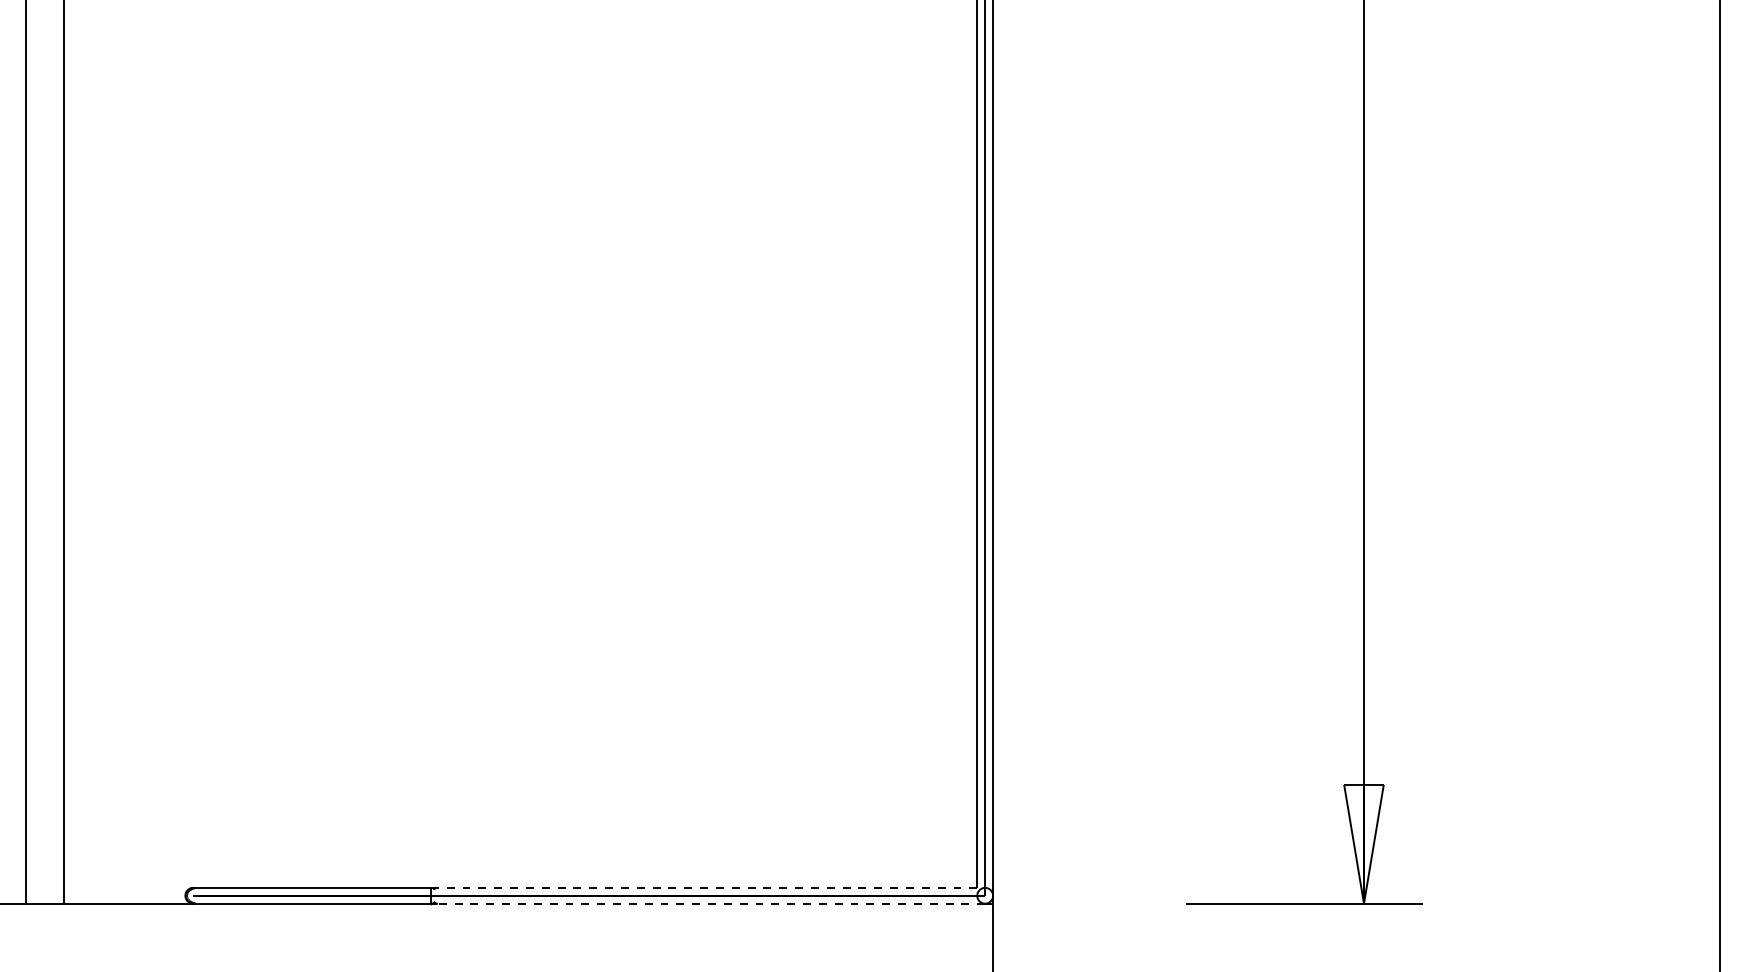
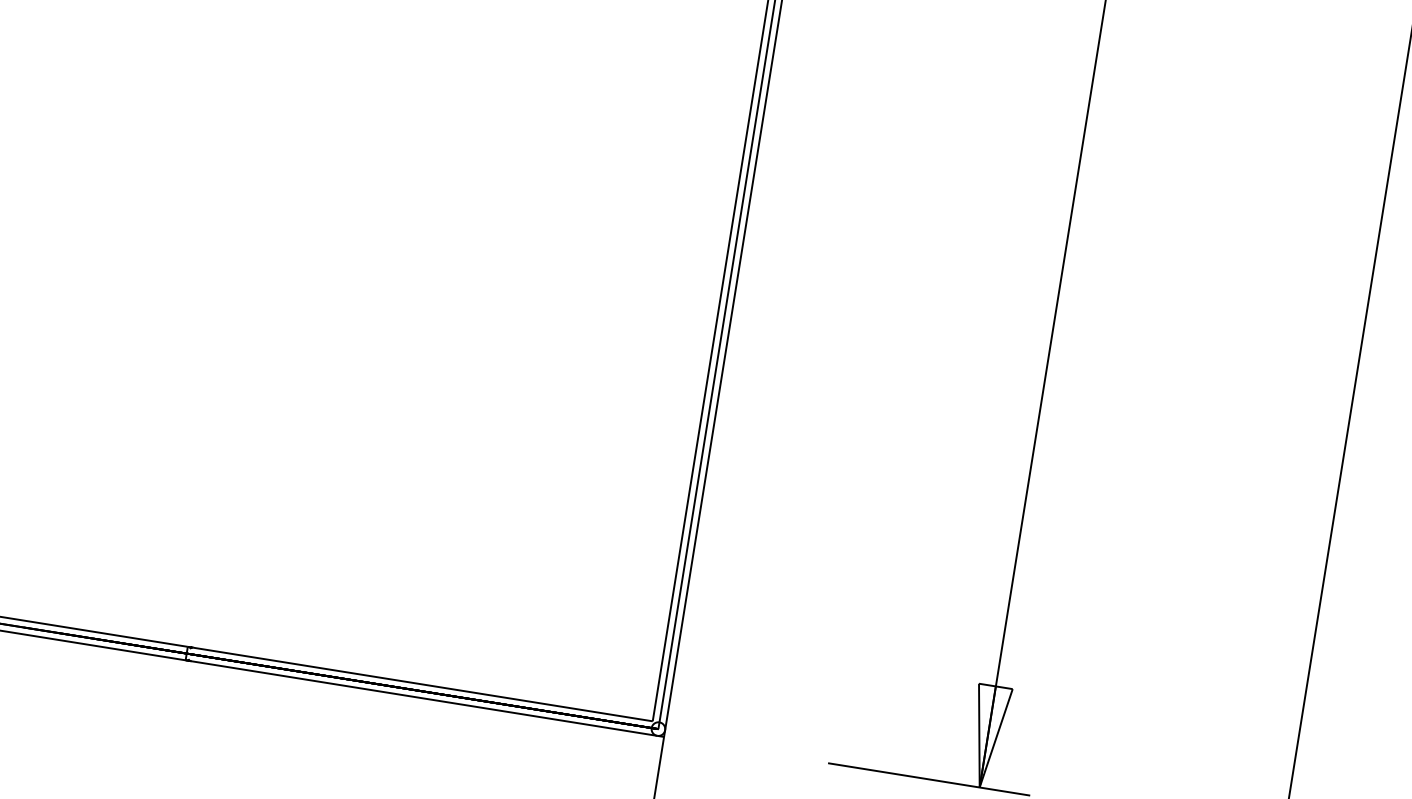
line: (707, 887) -> (423, 684), dashed -> solid
line: (707, 903) -> (421, 697), dashed -> solid

